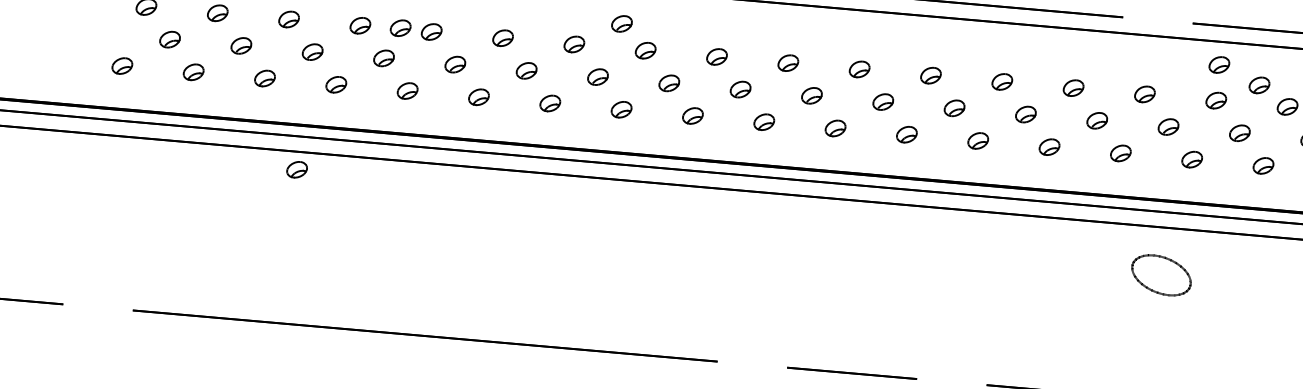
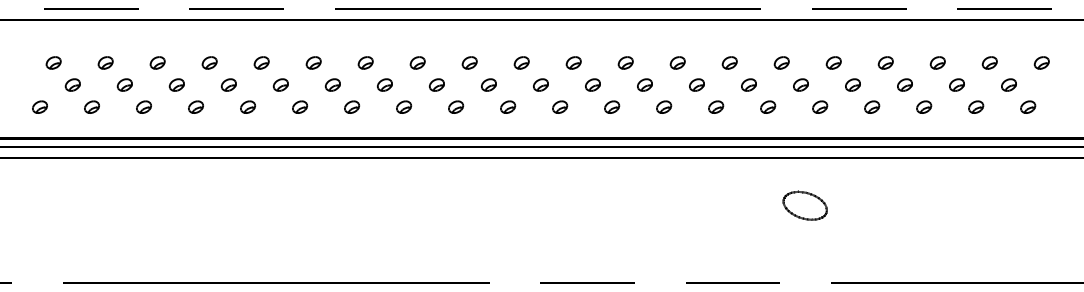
part: (621, 23) -> (398, 44), removed
part: (400, 27) -> (238, 61), removed
part: (1219, 64) -> (833, 36), removed
part: (1260, 84) -> (864, 48), removed
part: (296, 168) -> (172, 170), removed
part: (1160, 274) -> (804, 205), moved

